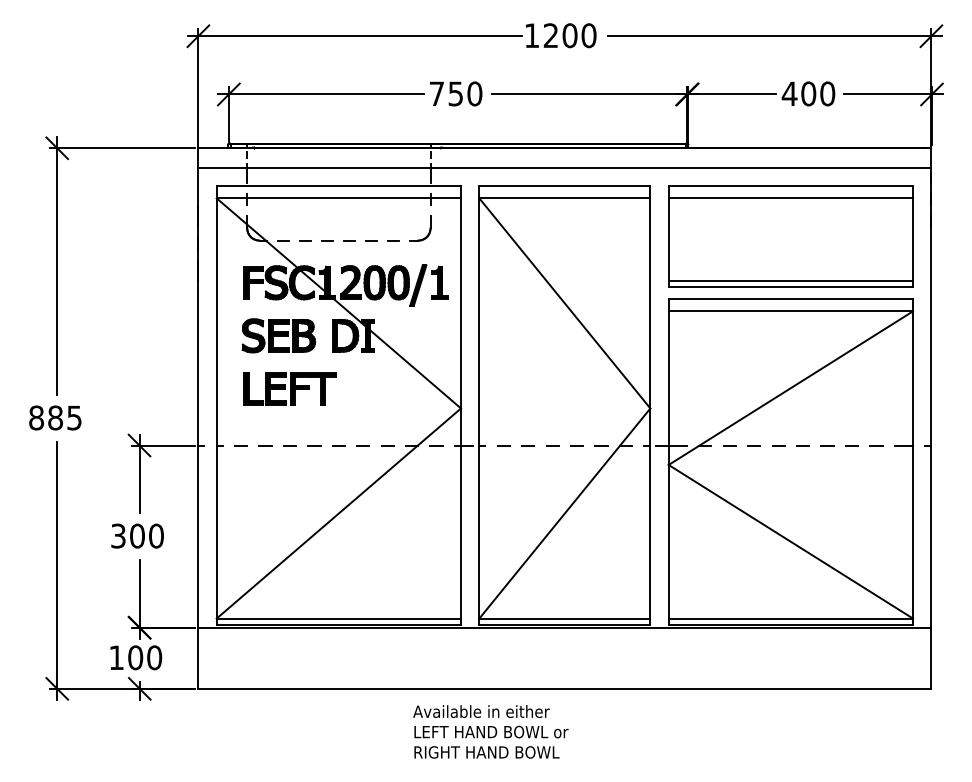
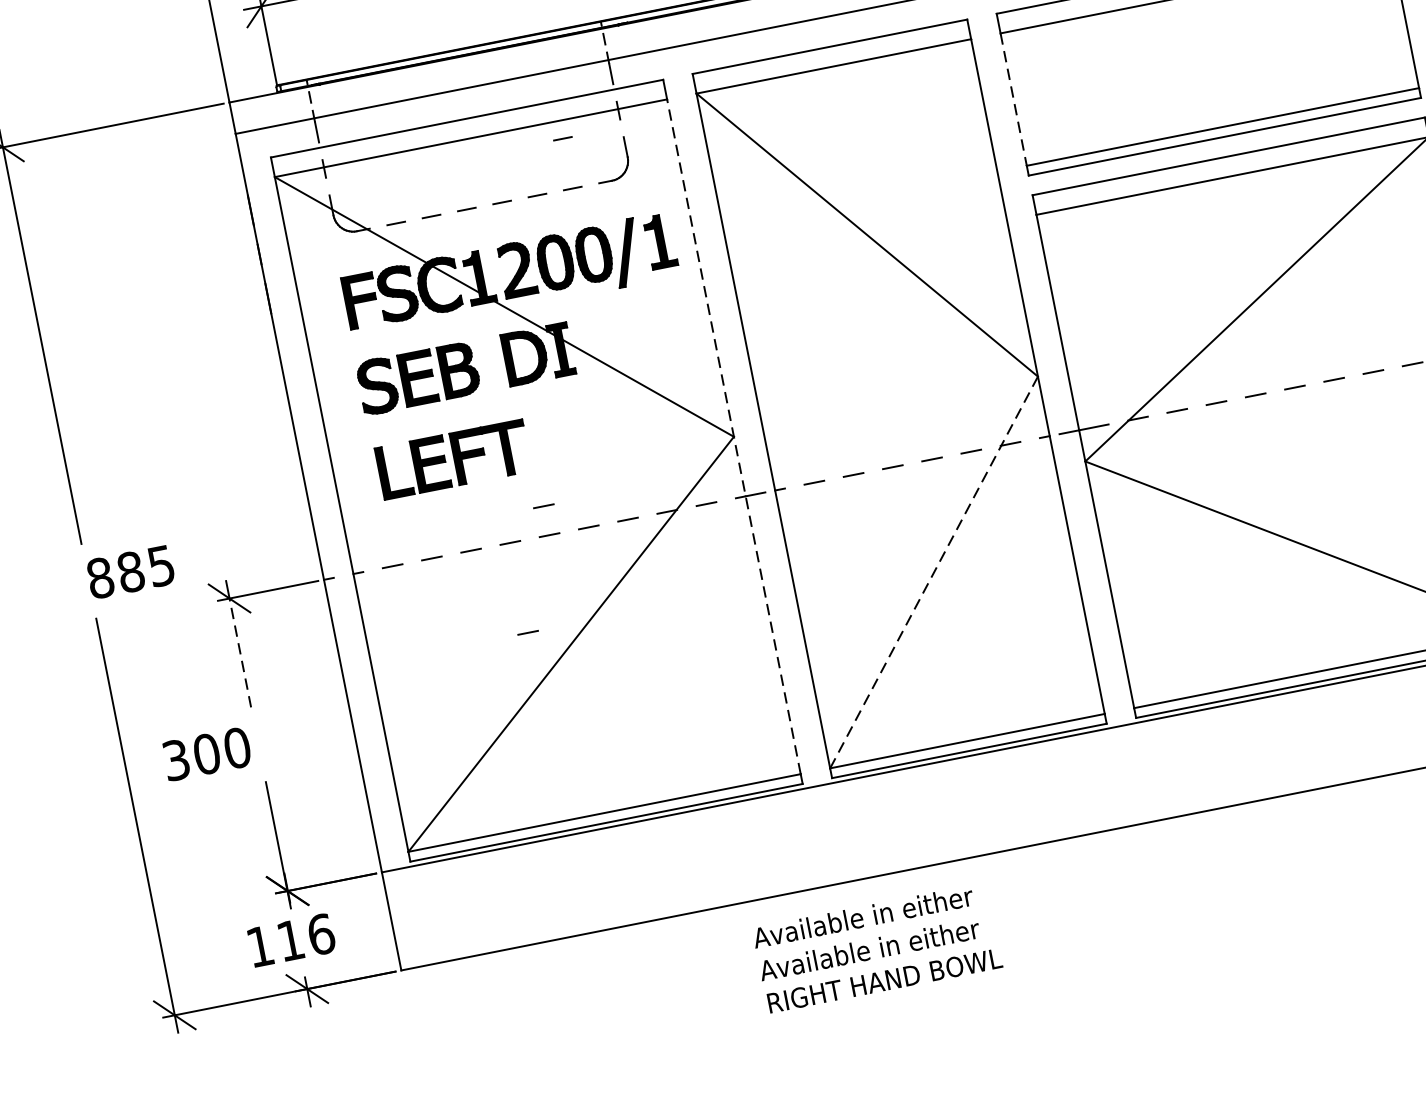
line: (393, 209) -> (562, 138), added
line: (668, 240) -> (1013, 101), solid -> dashed
line: (461, 407) -> (734, 435), solid -> dashed
text: (55, 417) -> (130, 571), moved
line: (338, 427) -> (543, 506), added
line: (139, 479) -> (240, 653), solid -> dashed
line: (314, 501) -> (528, 632), added
line: (564, 513) -> (933, 572), solid -> dashed
text: (137, 535) -> (206, 753), moved
text: (145, 657) -> (306, 936), 100 -> 116
text: (490, 731) -> (883, 946), LEFT HAND BOWL or -> Available in either

